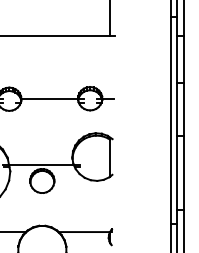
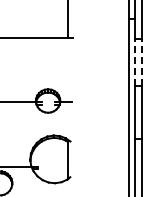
line: (177, 59) -> (135, 61), solid -> dashed
line: (183, 59) -> (141, 61), solid -> dashed

